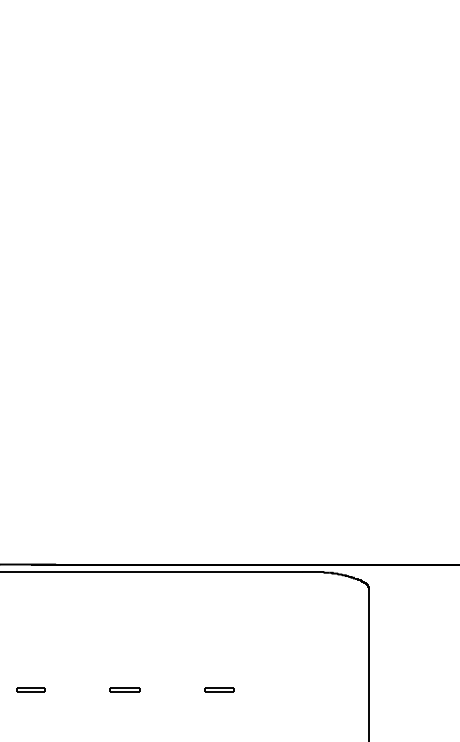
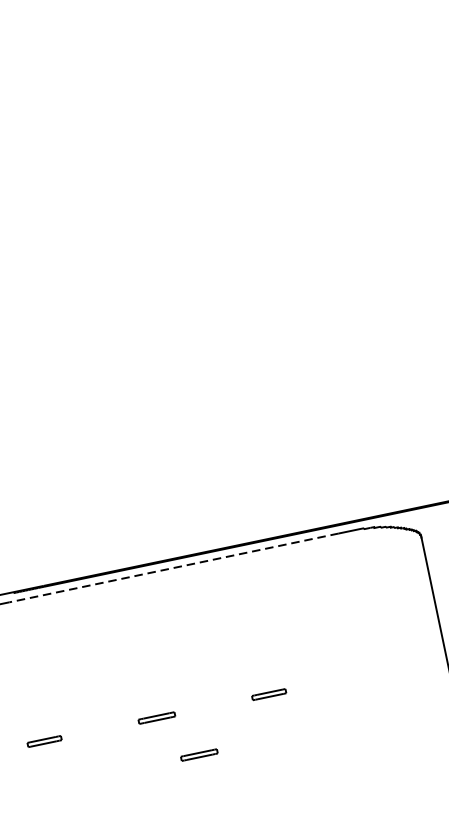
line: (164, 571) -> (174, 567), solid -> dashed
part: (152, 726) -> (198, 754), added

